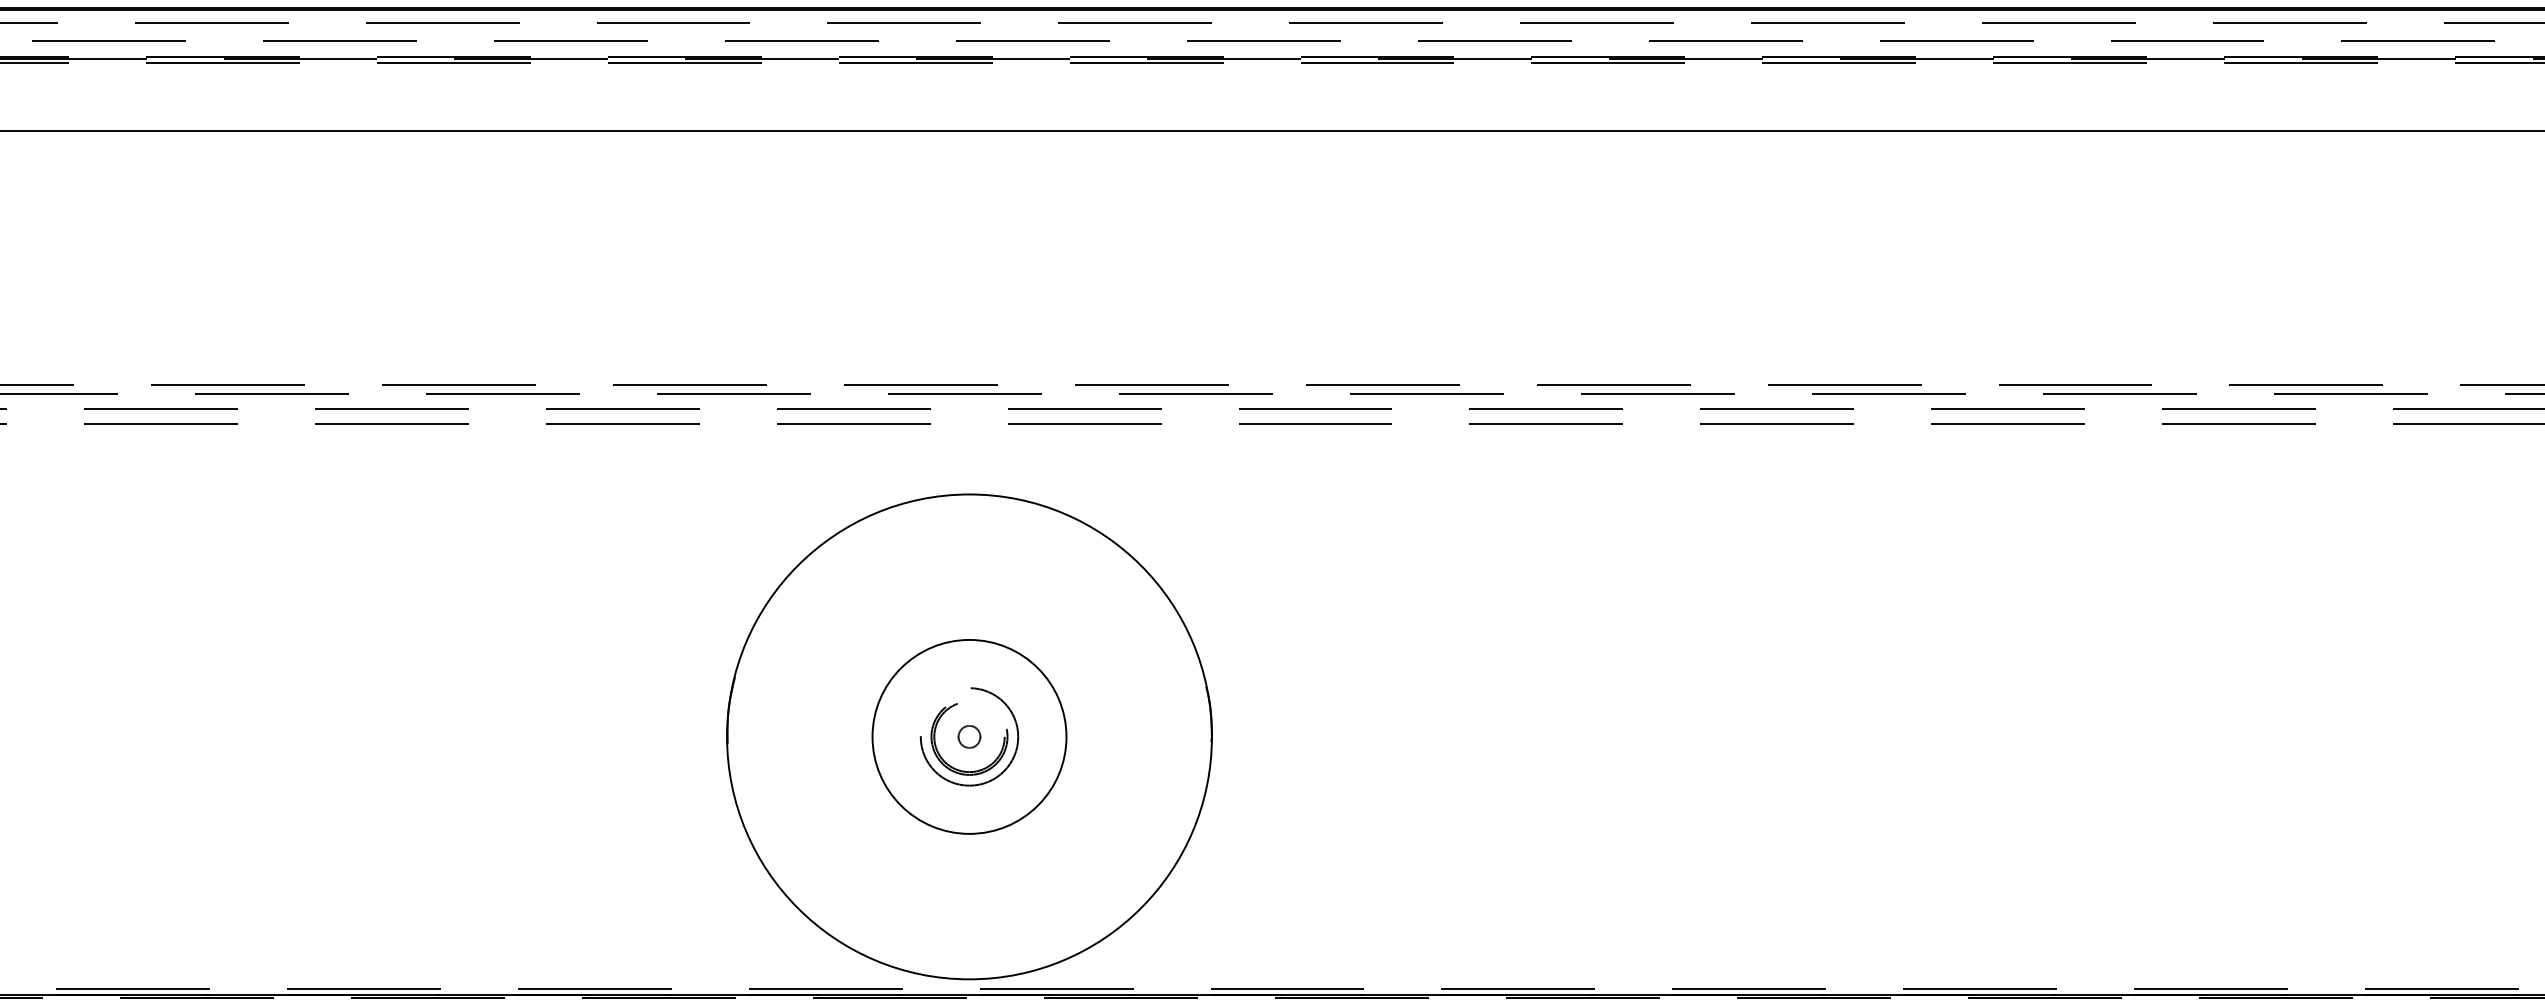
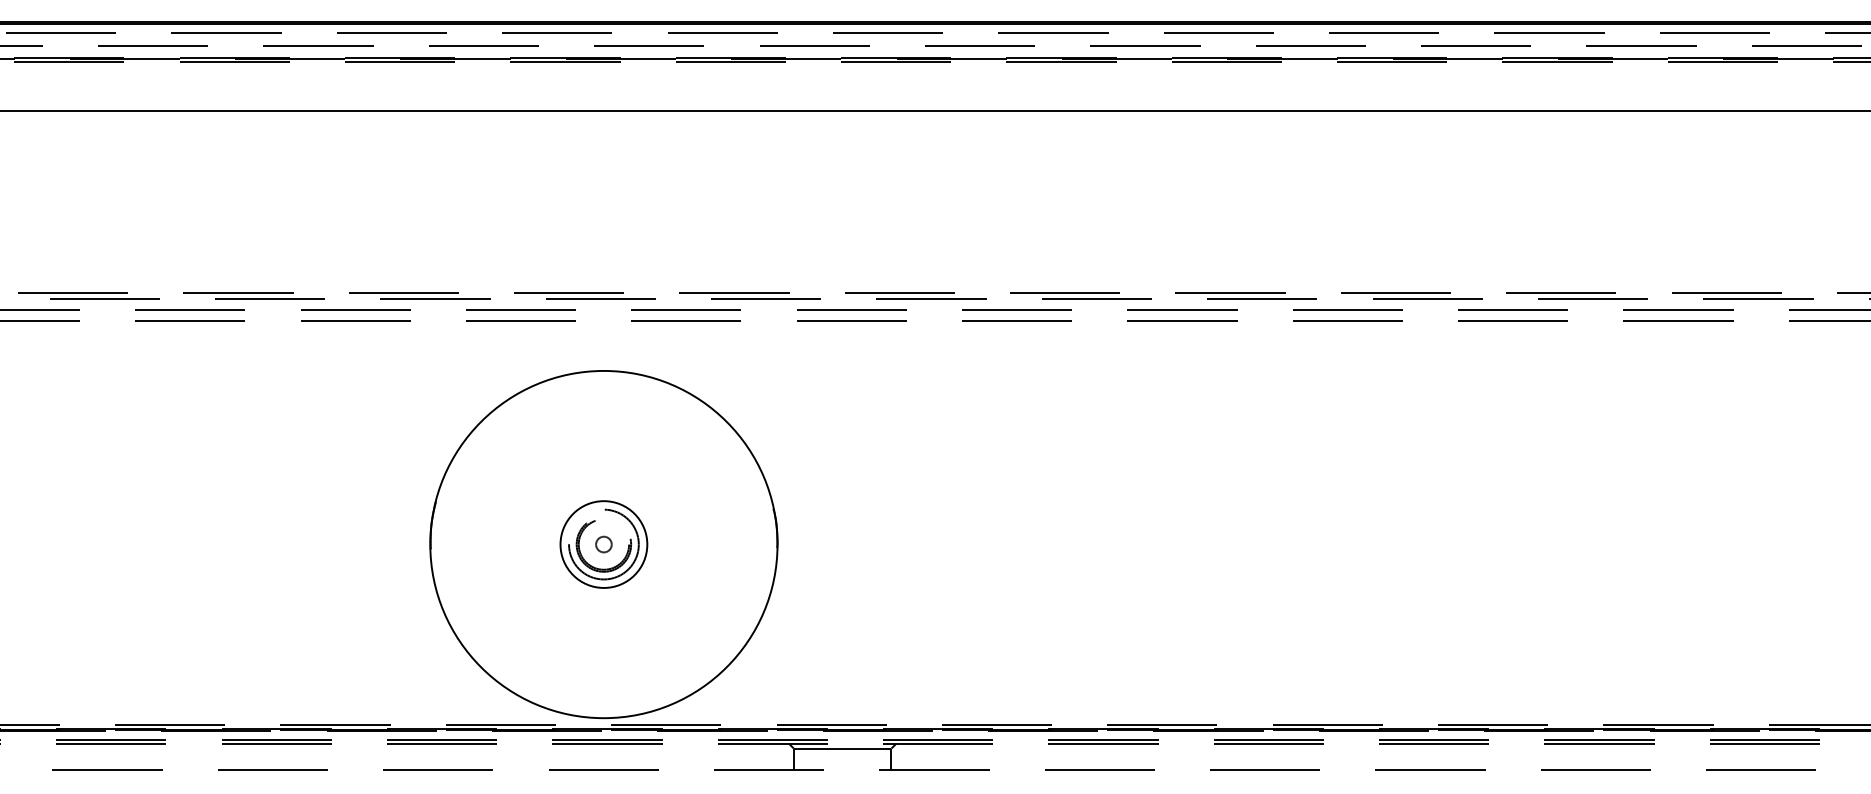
circle: (968, 736) -> (603, 544), size x0.62

